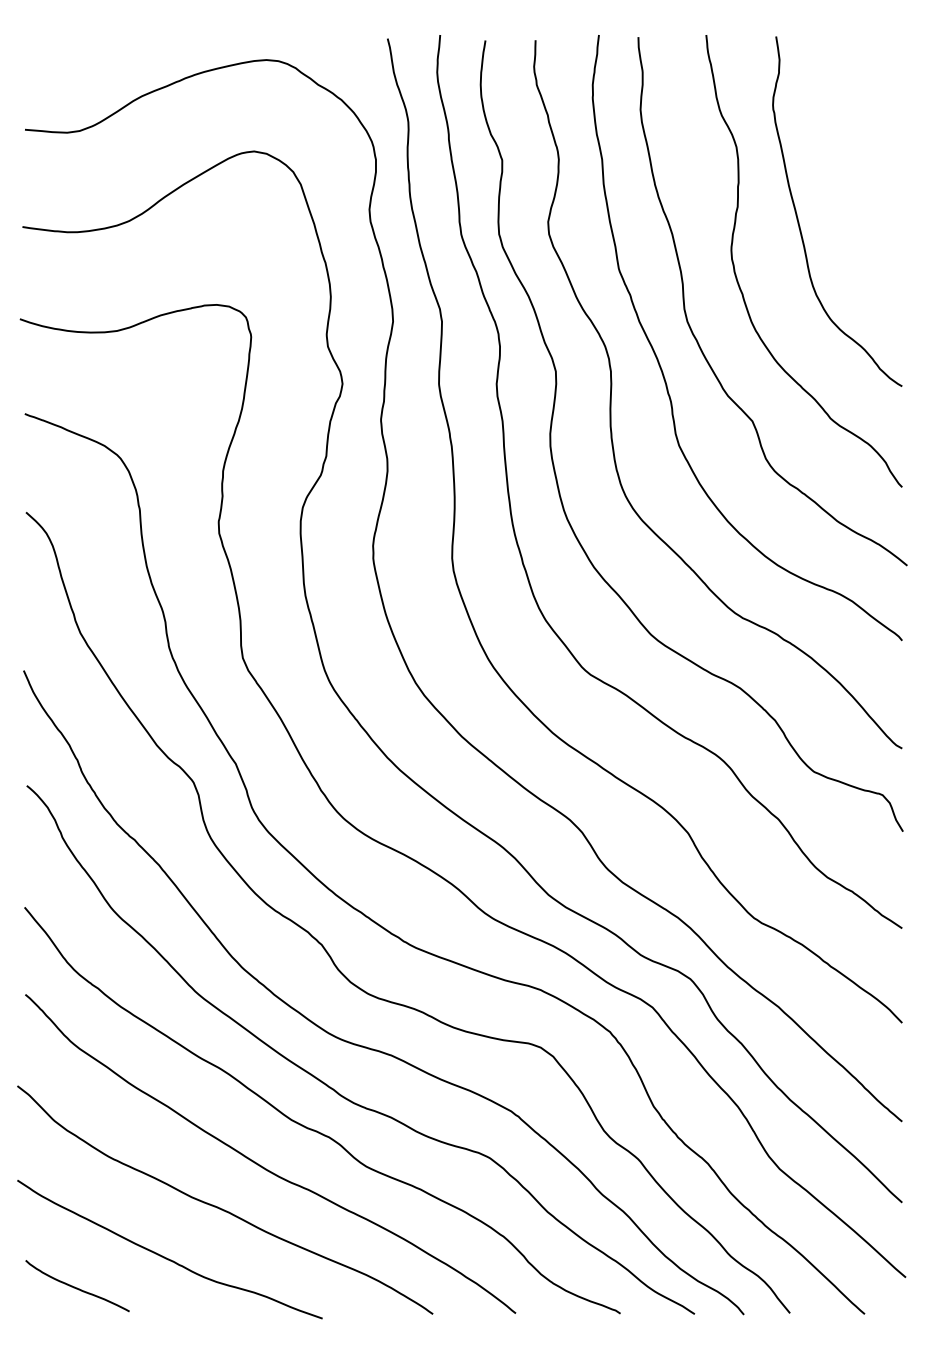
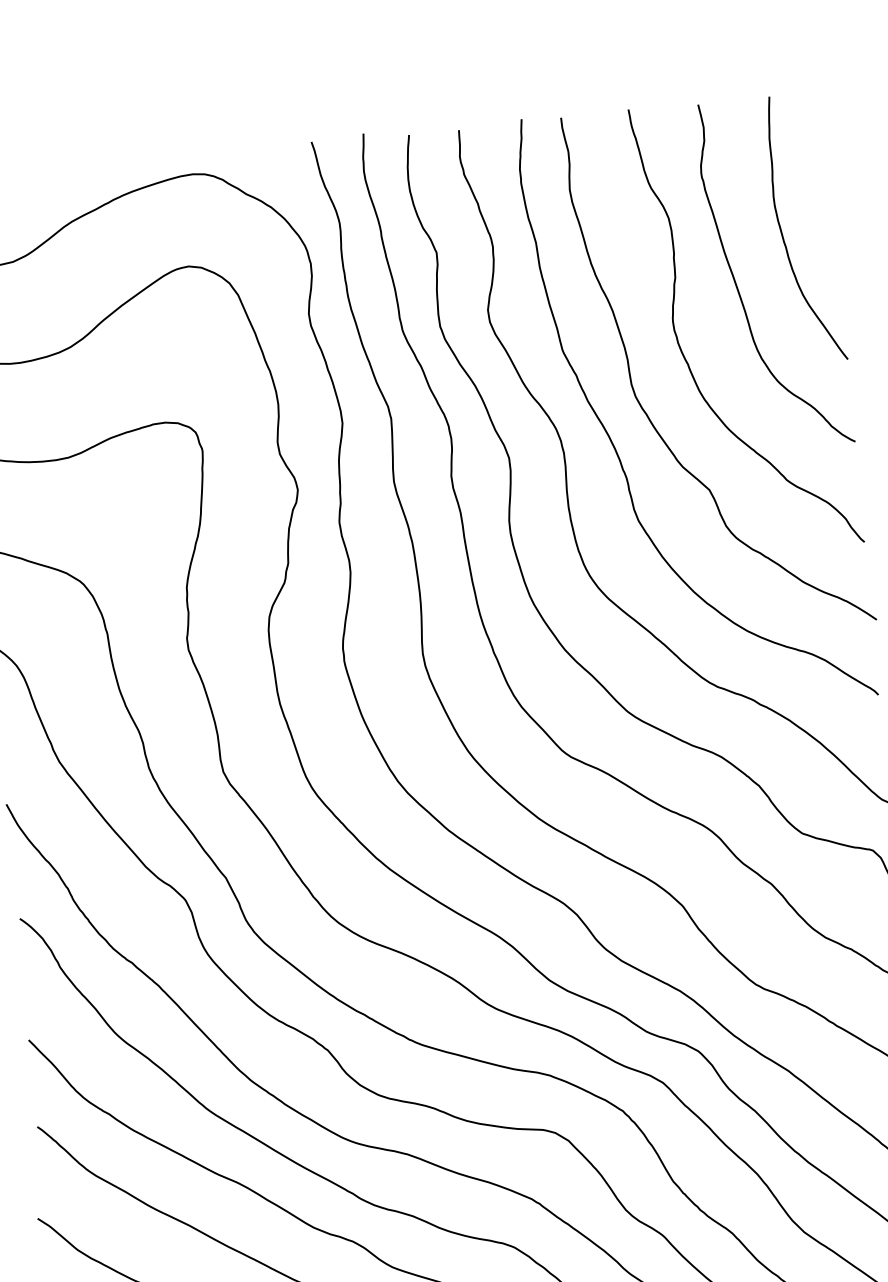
curve: (849, 175) -> (783, 236), added

